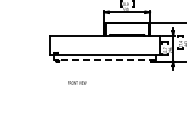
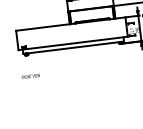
line: (105, 59) -> (74, 47), dashed -> solid
text: (77, 82) -> (31, 75), moved

